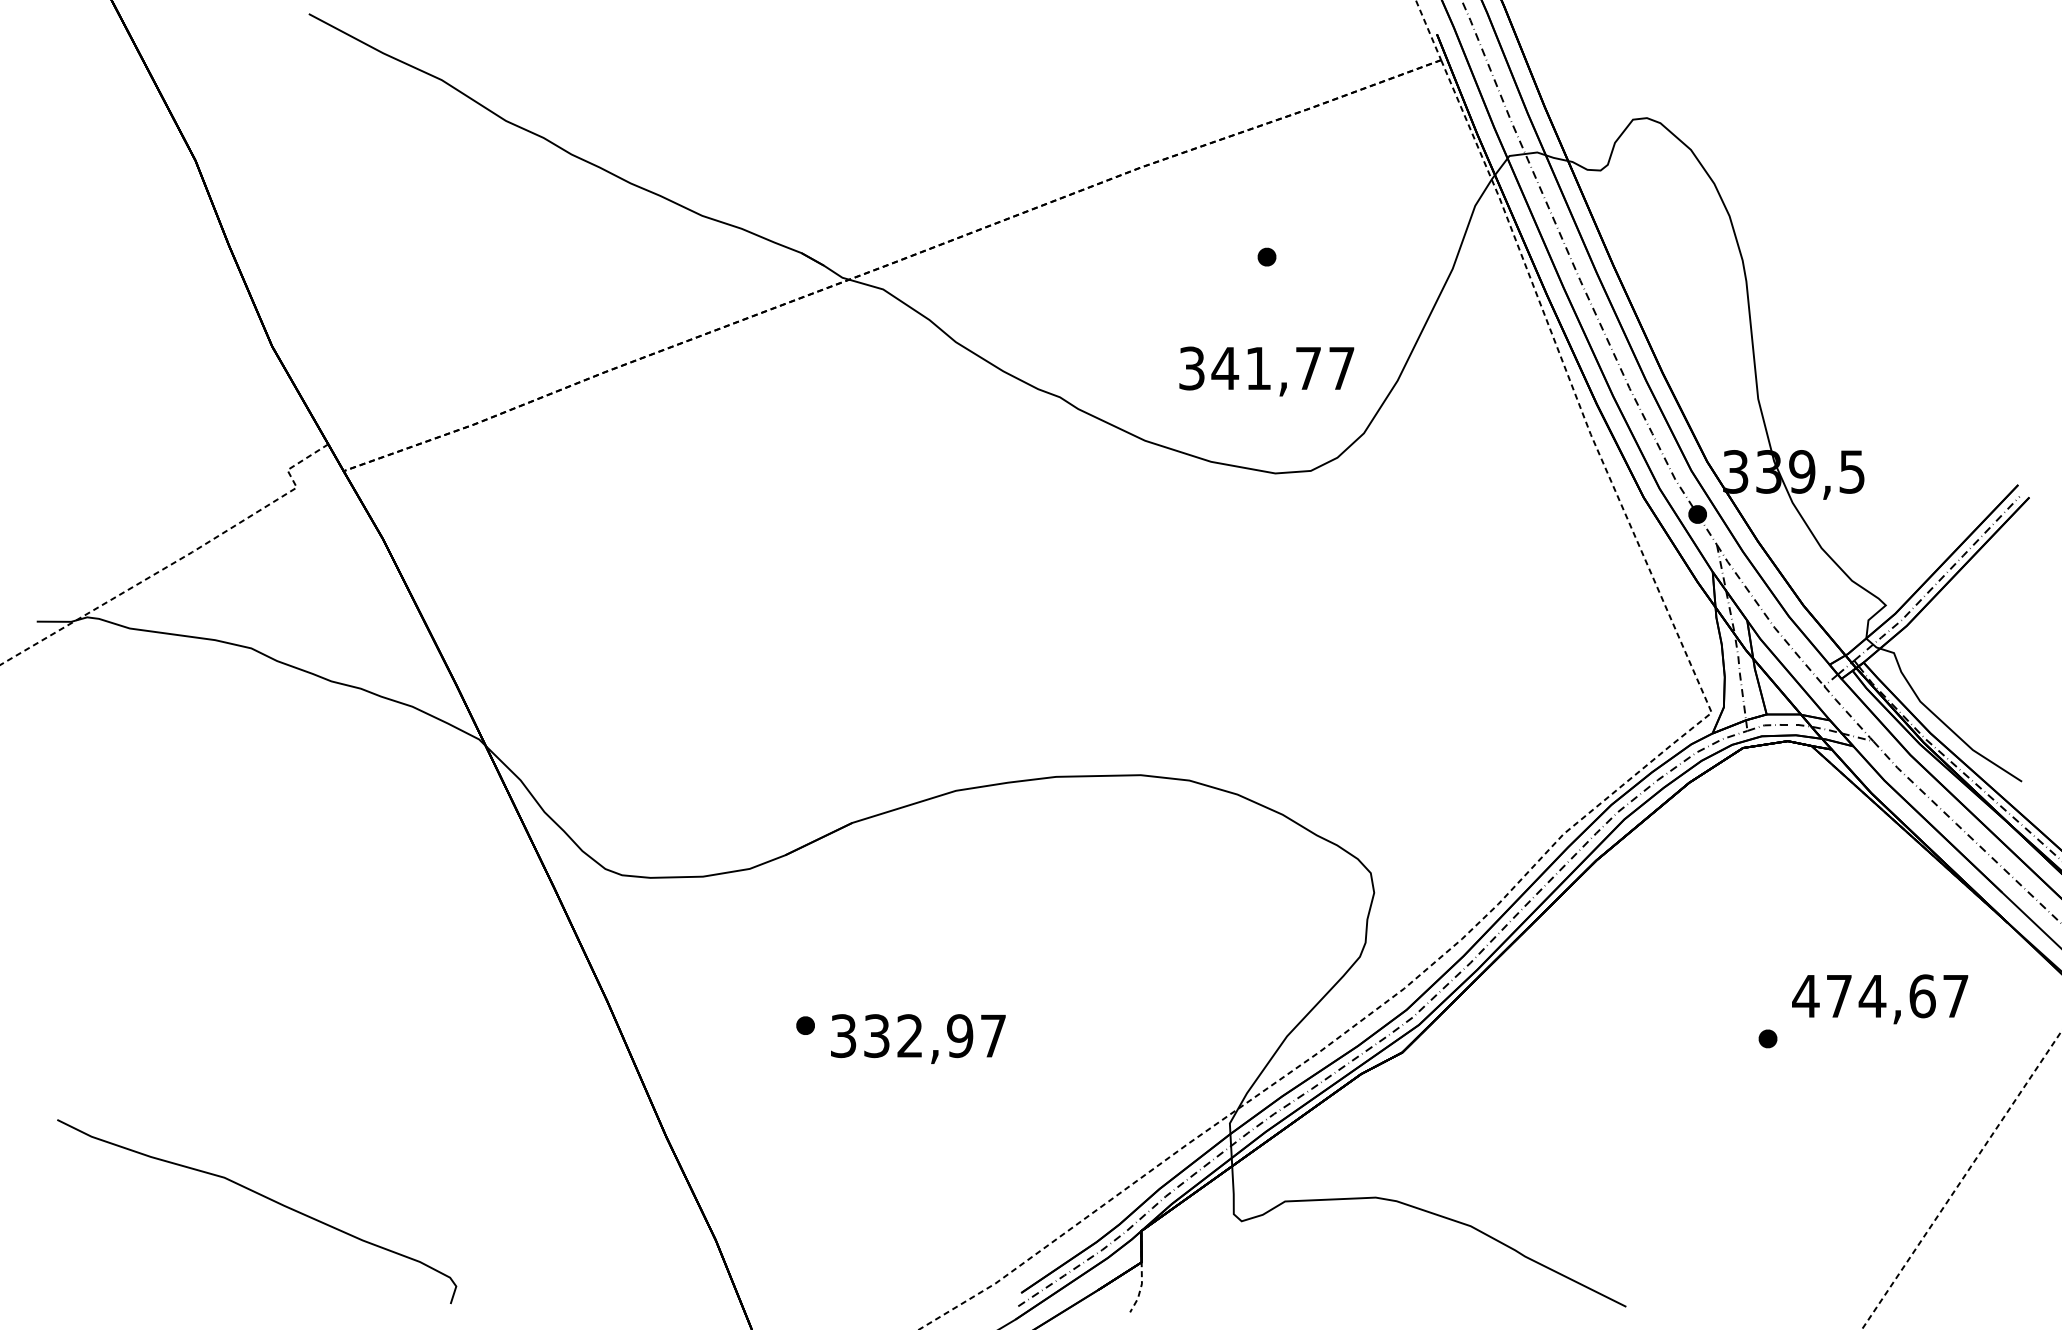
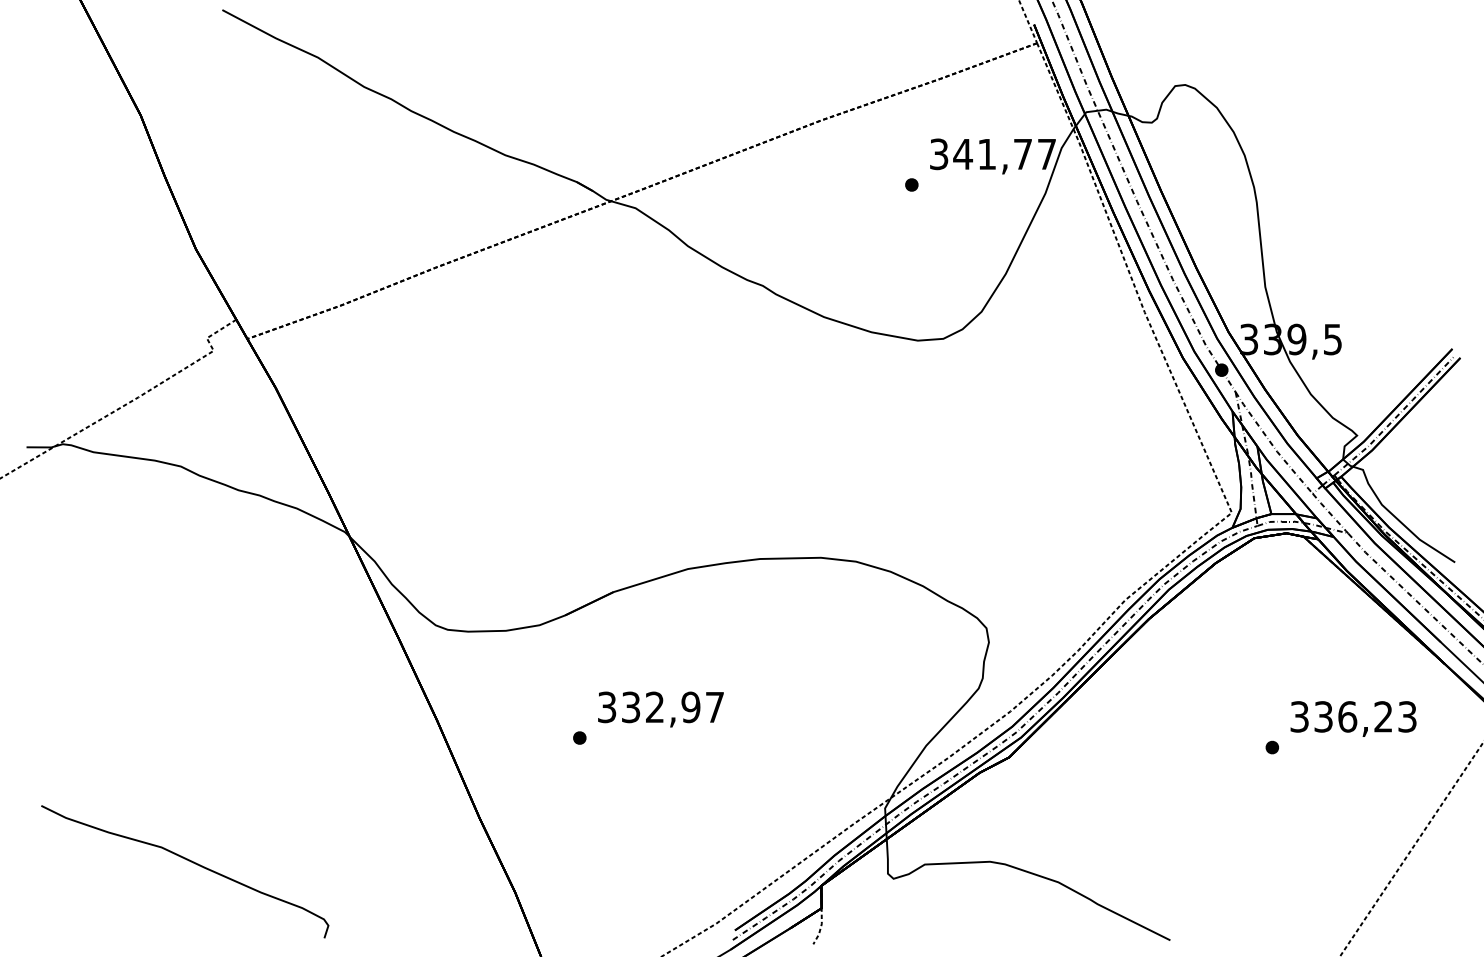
text: (1266, 371) -> (992, 156), moved
text: (1880, 996) -> (1353, 717), 474,67 -> 336,23
text: (918, 1038) -> (661, 709), moved

